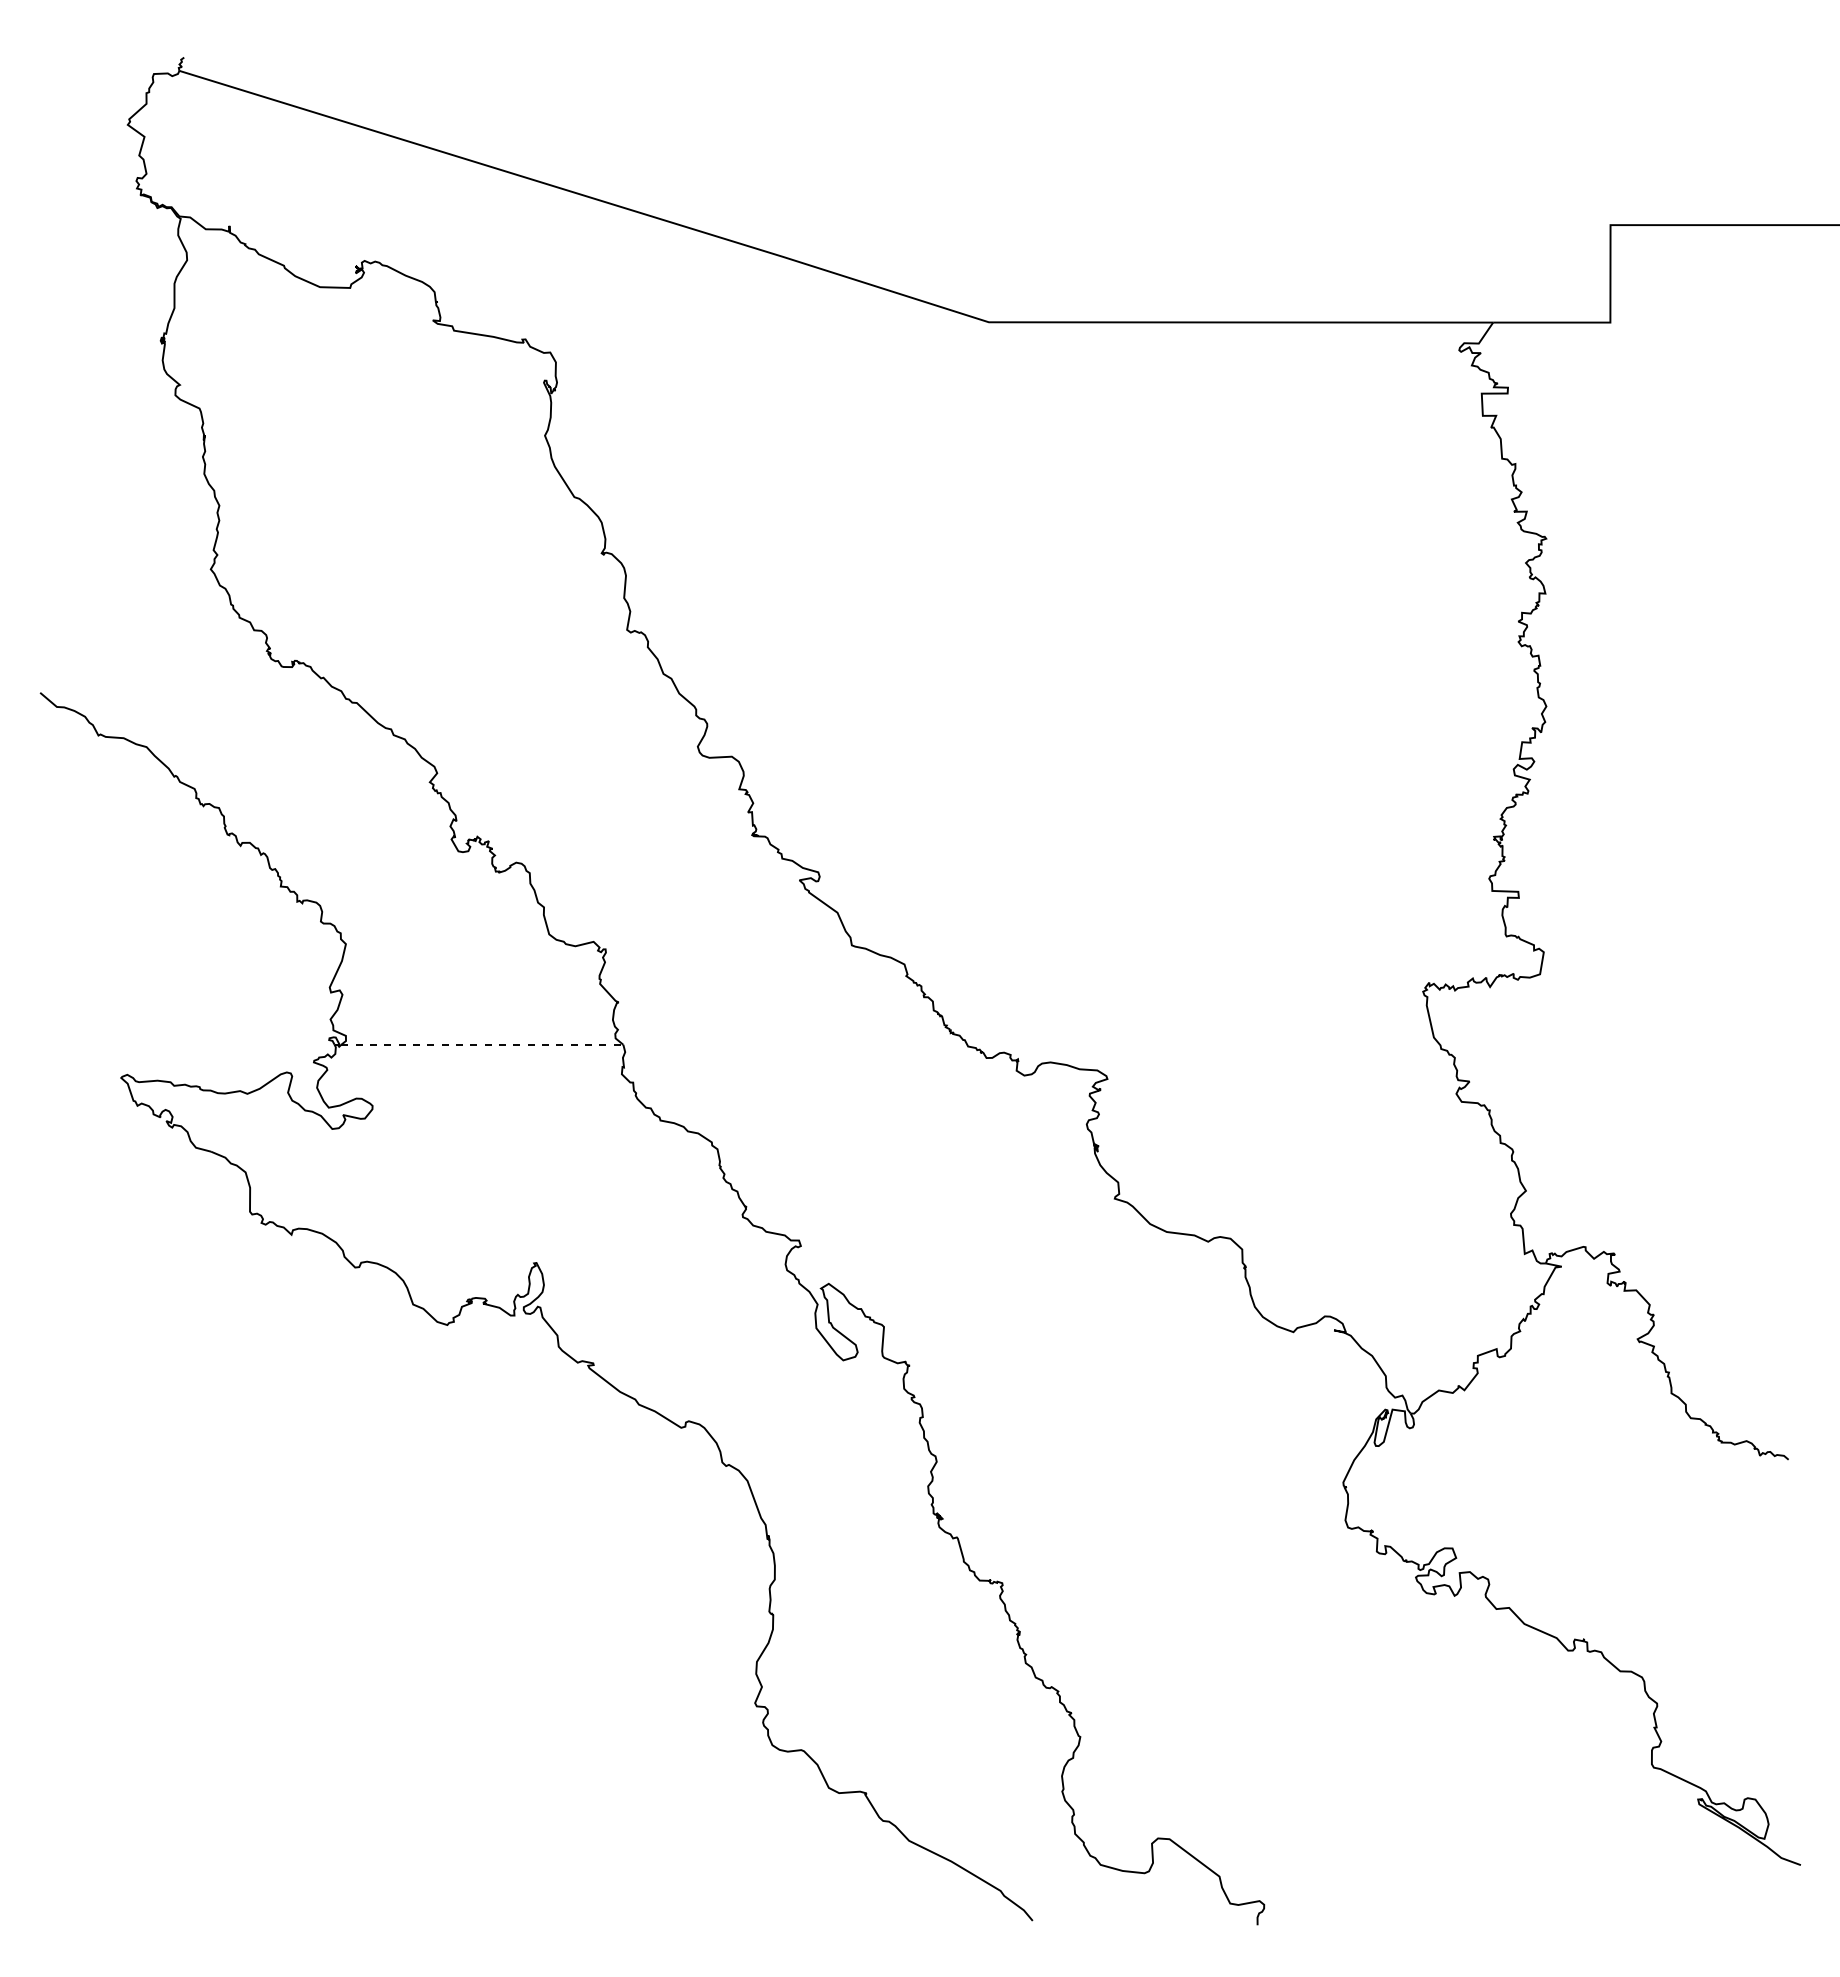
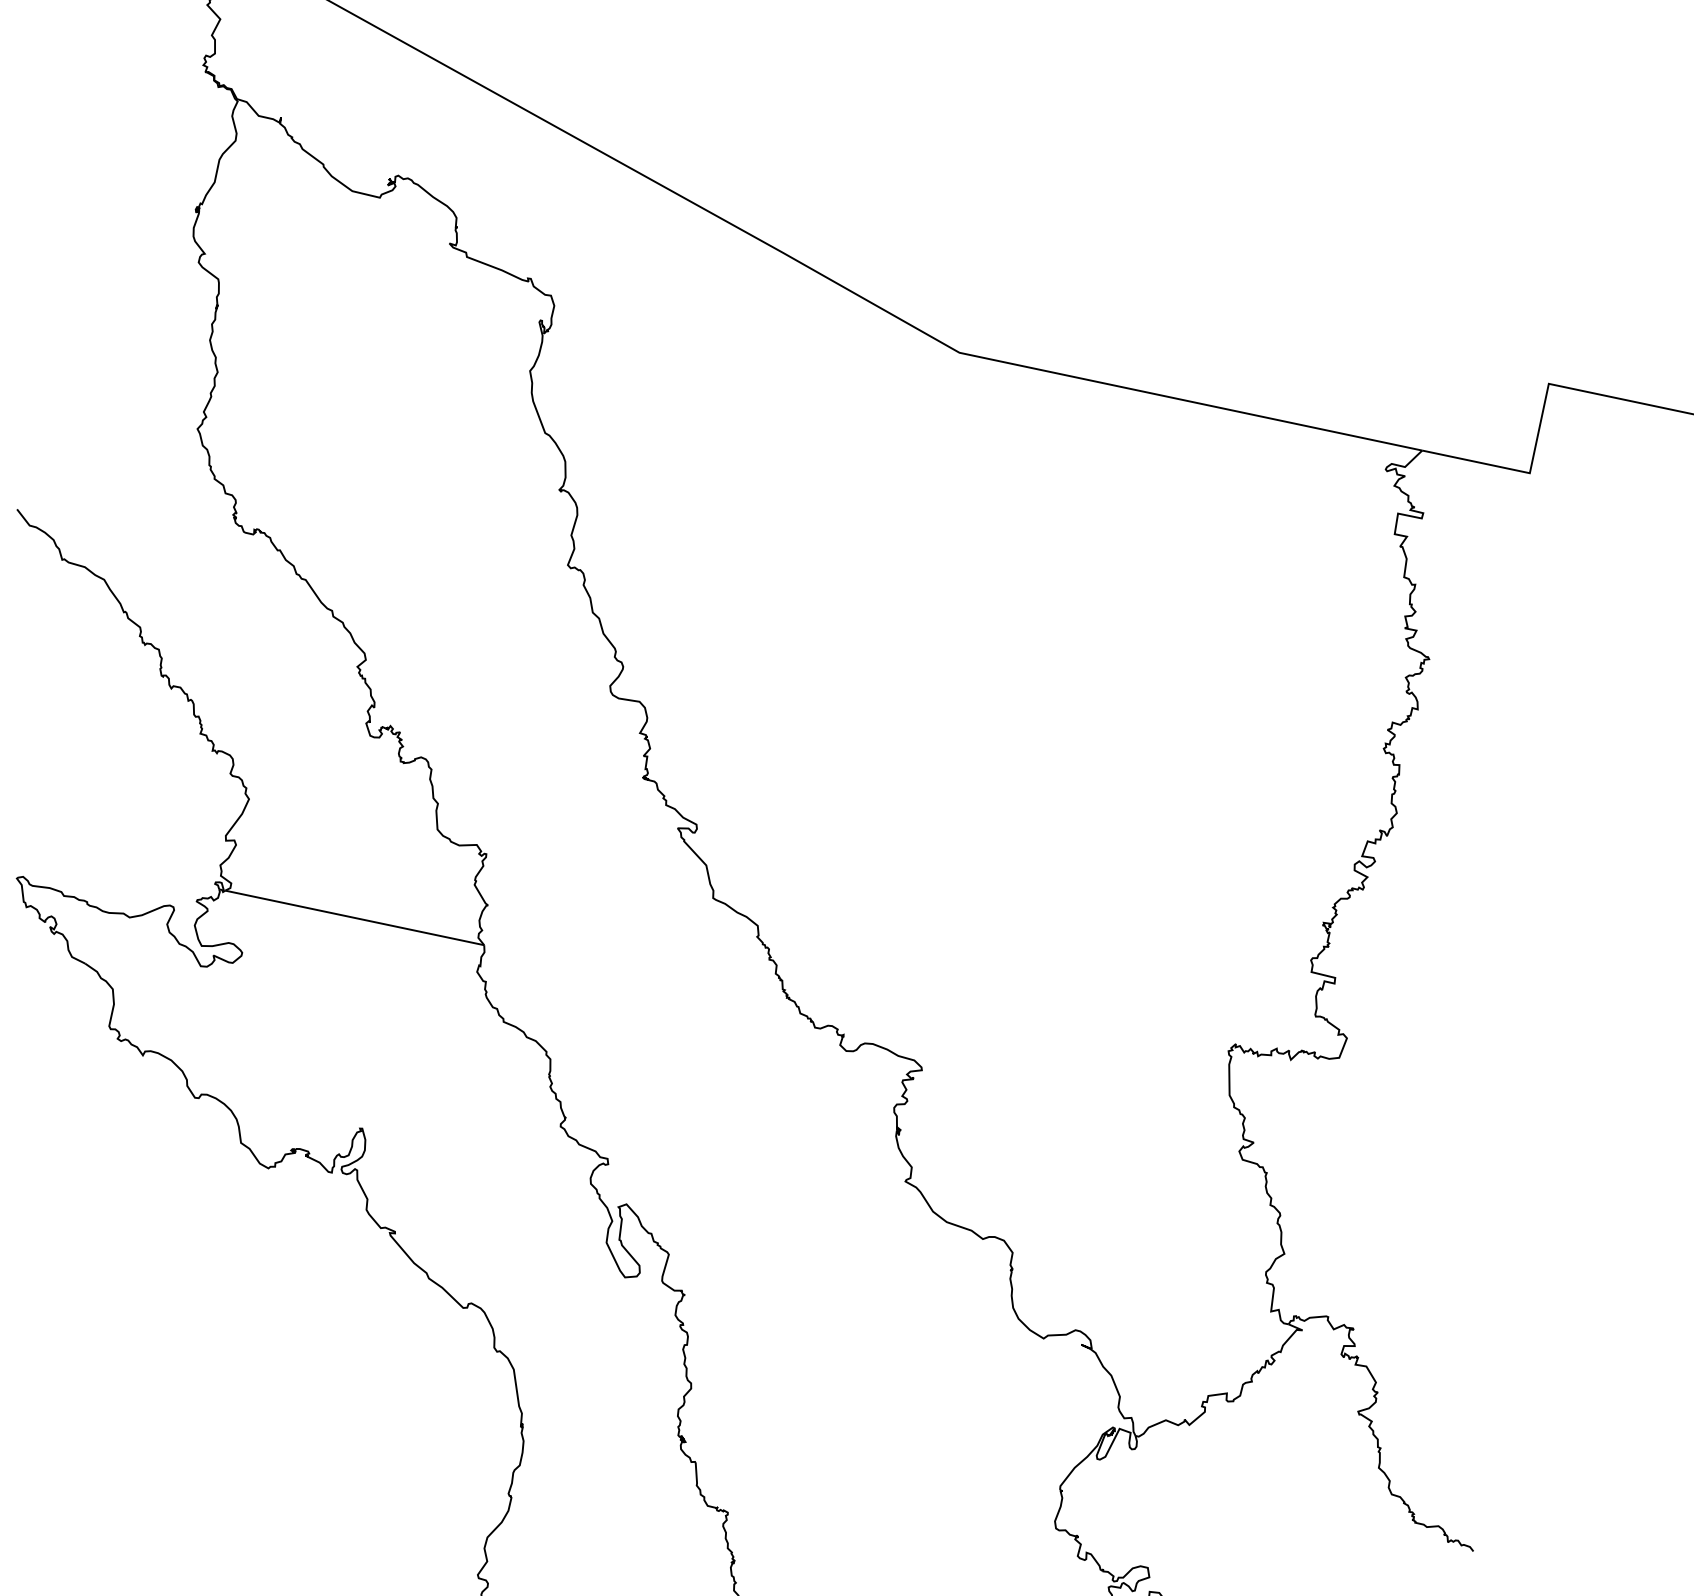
line: (482, 1044) -> (354, 917), dashed -> solid

